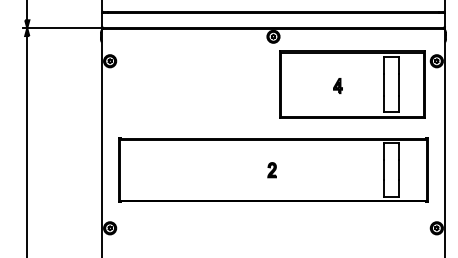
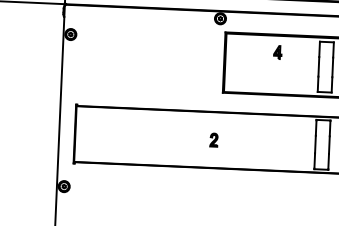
part: (337, 85) -> (277, 52), moved

